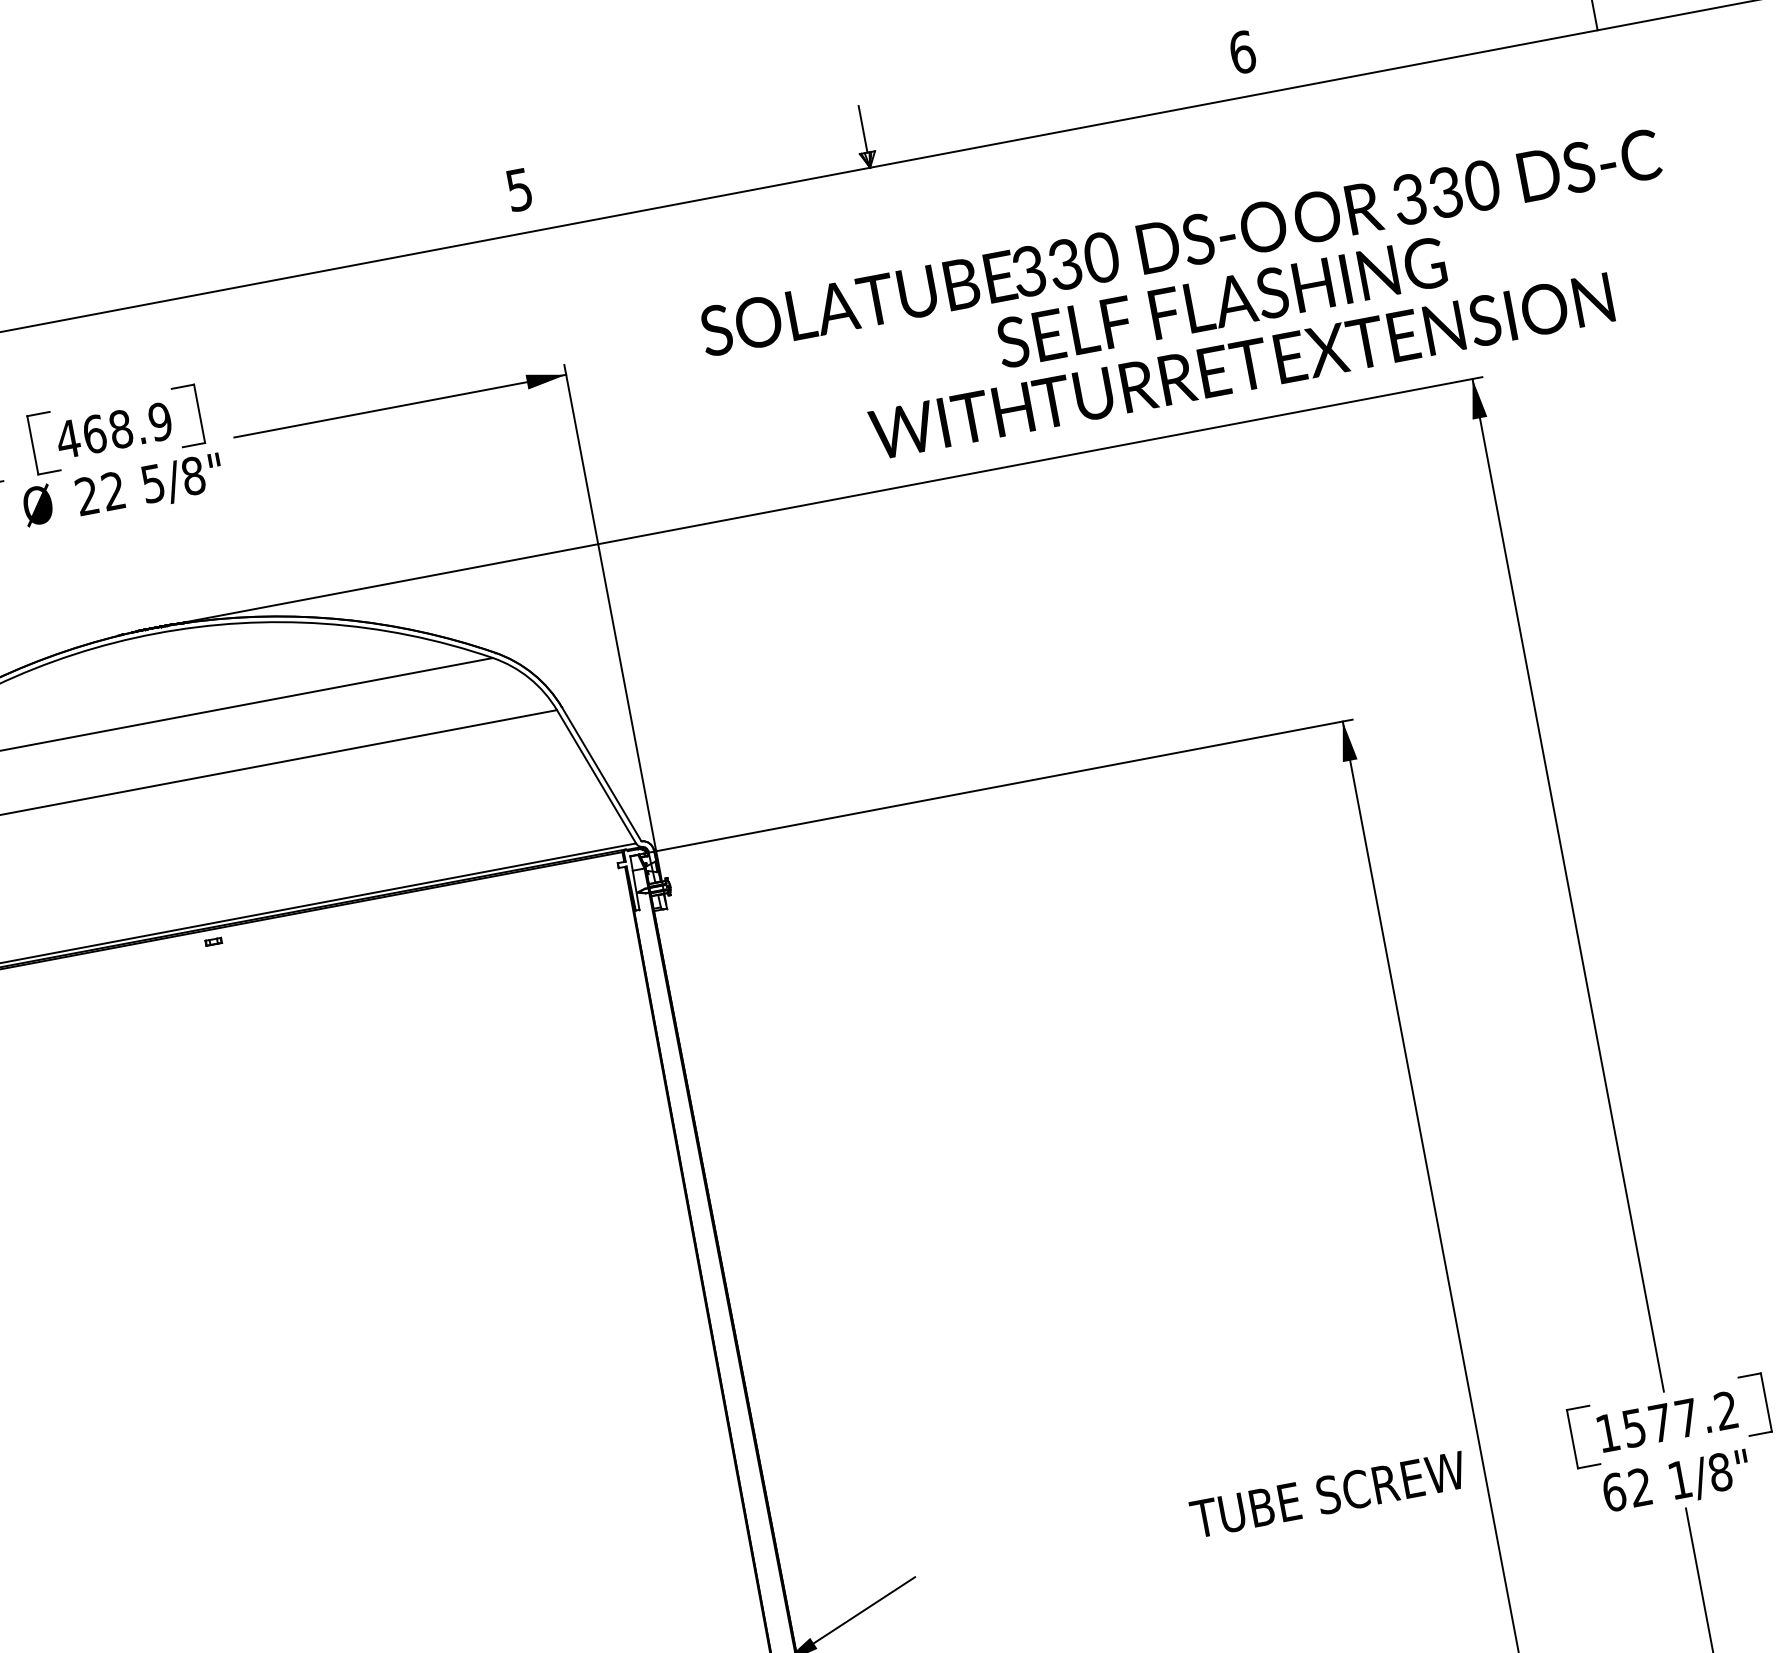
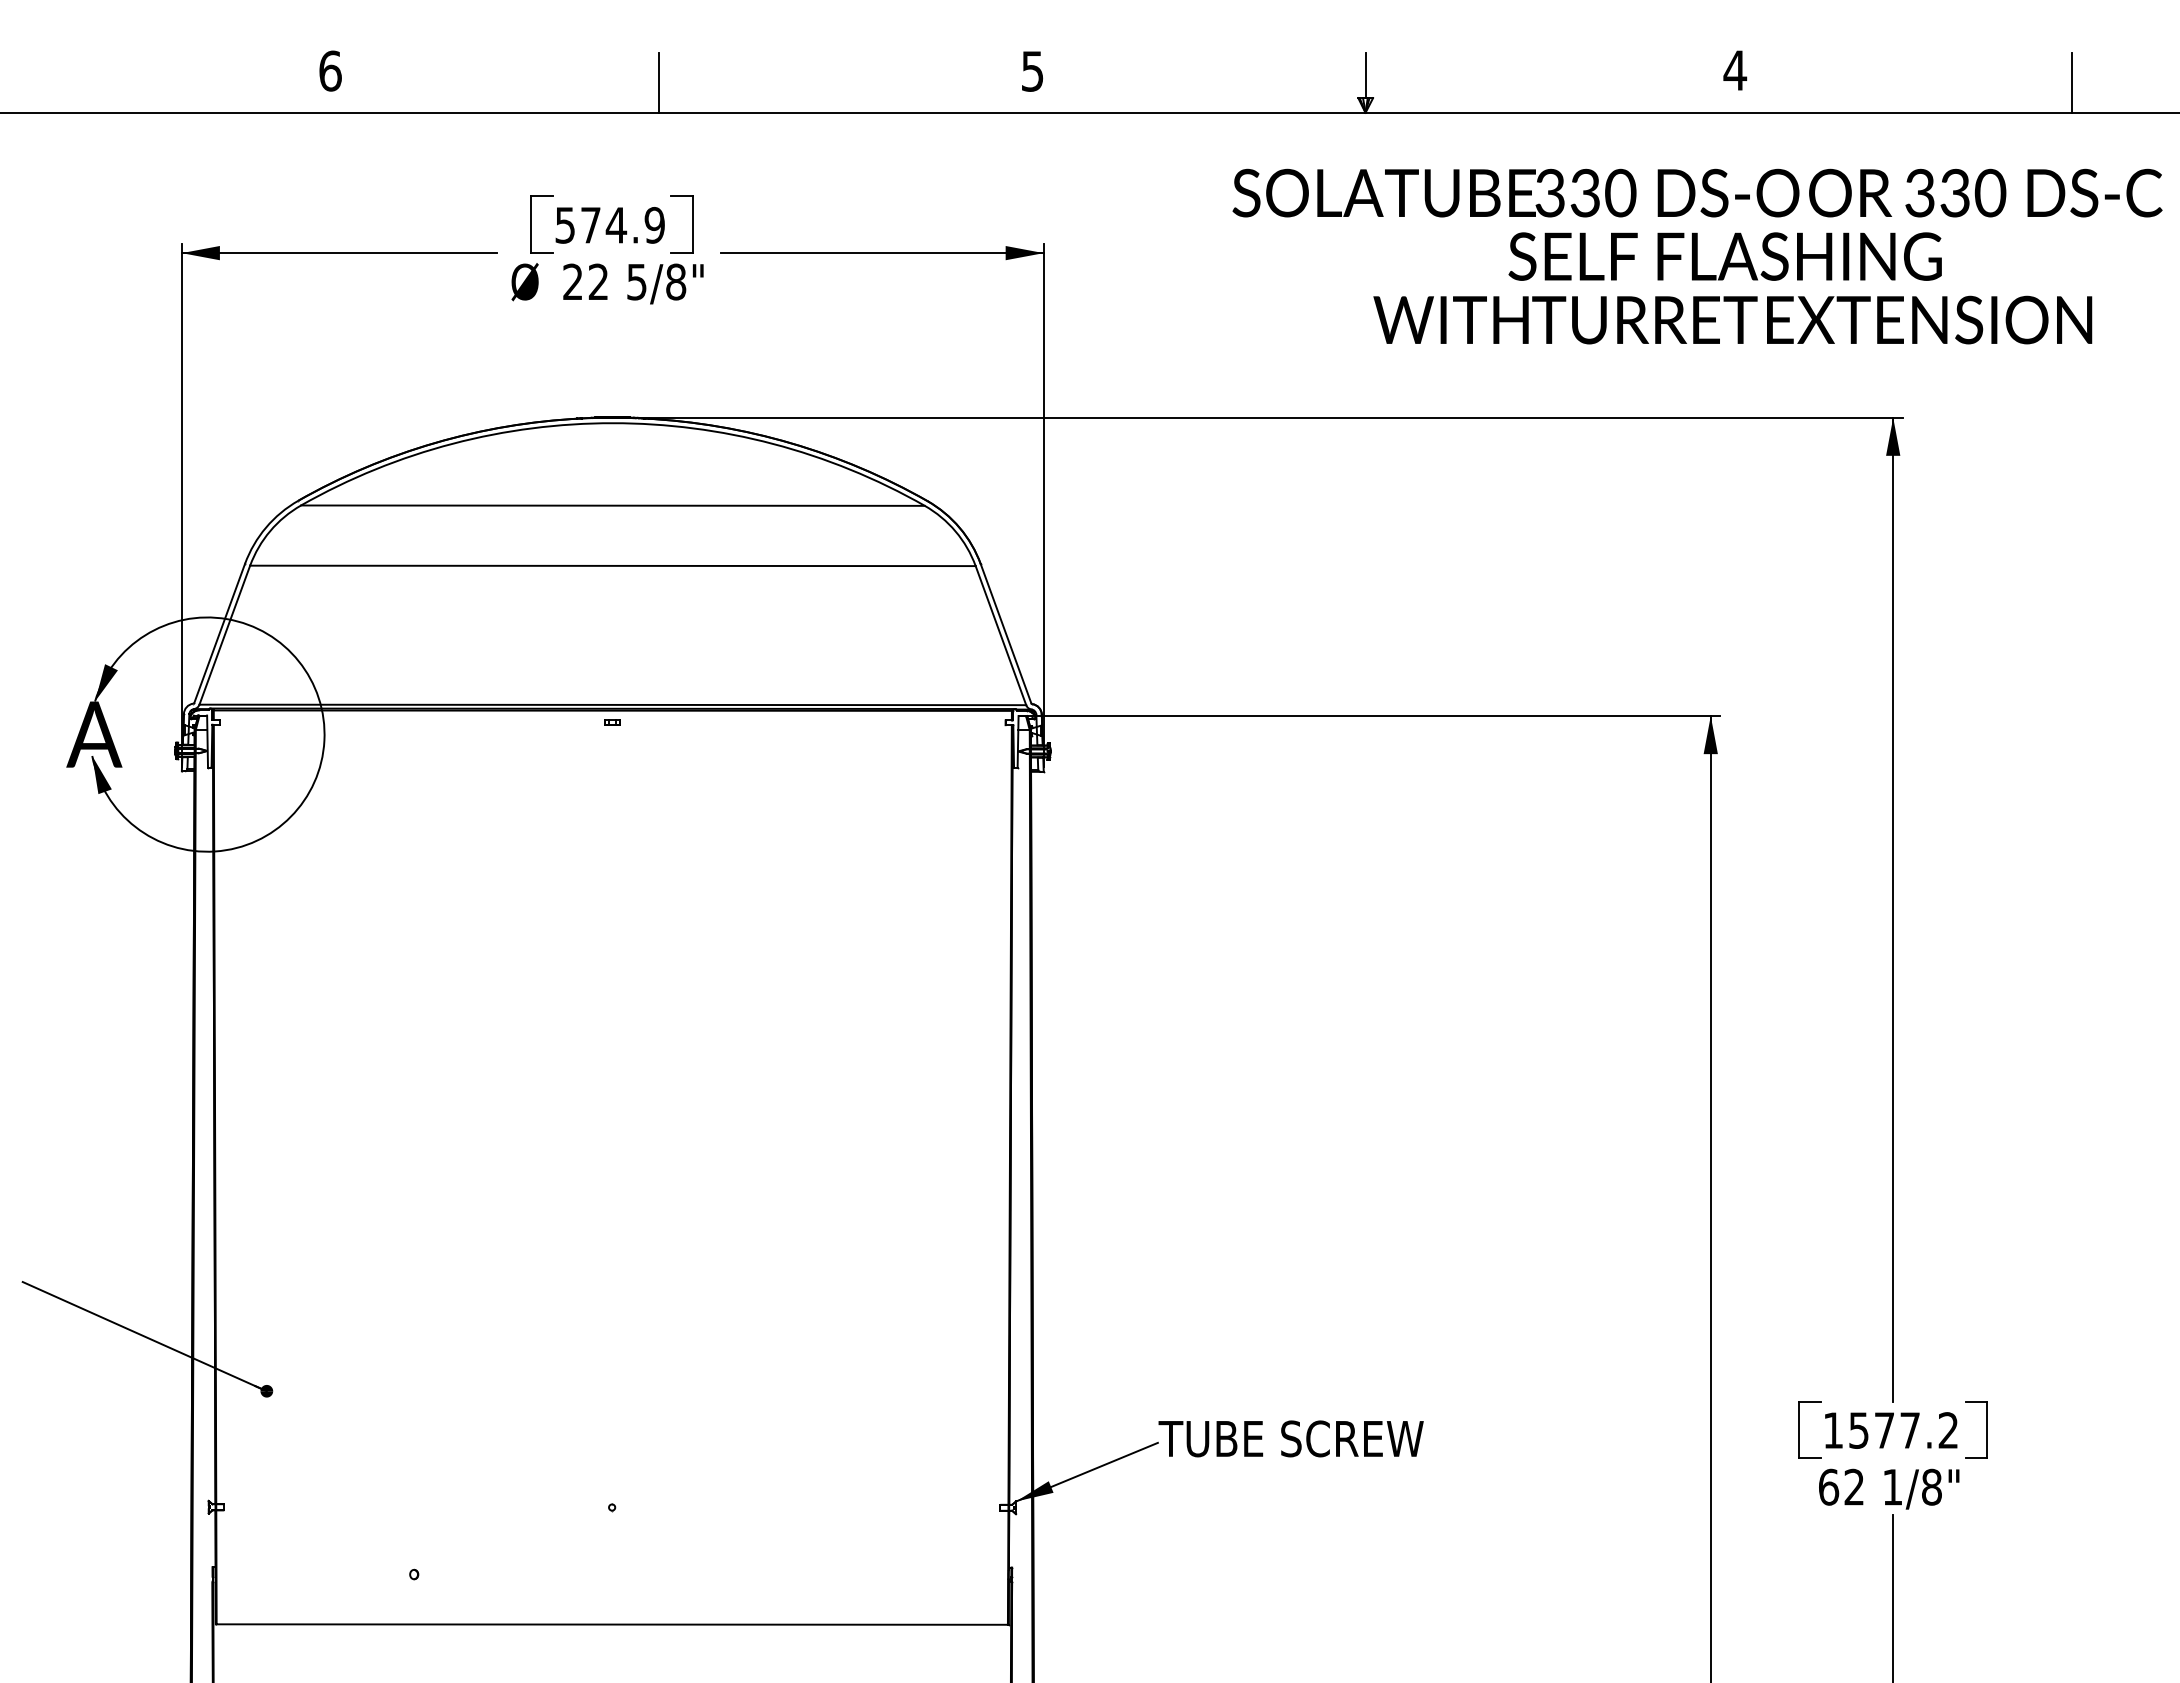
text: (1242, 52) -> (1735, 70), 6 -> 4
line: (136, 274) -> (658, 82), added
text: (1192, 307) -> (1697, 256), moved
text: (94, 433) -> (590, 224), 468.9 -> 574.9
text: (1327, 1494) -> (1290, 1438), moved

